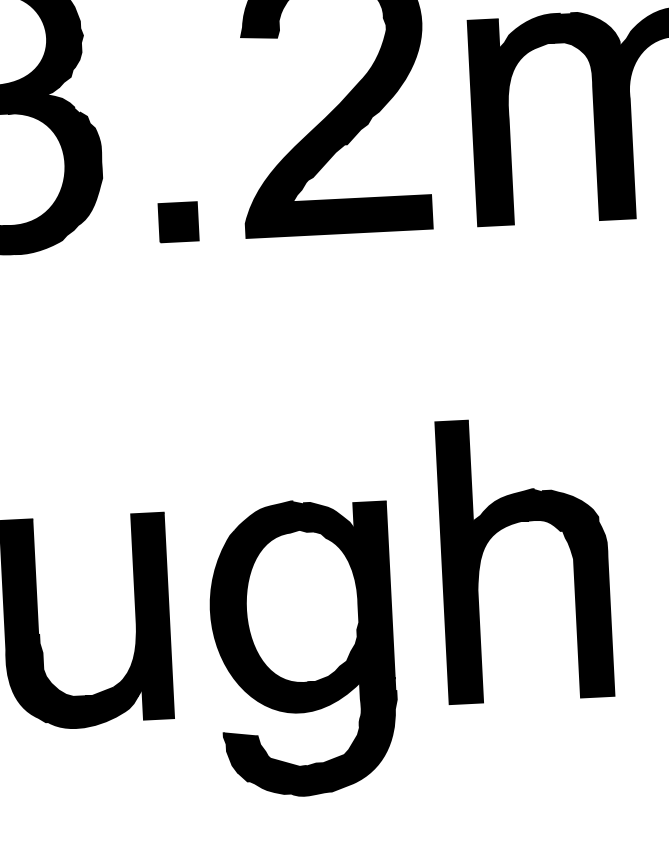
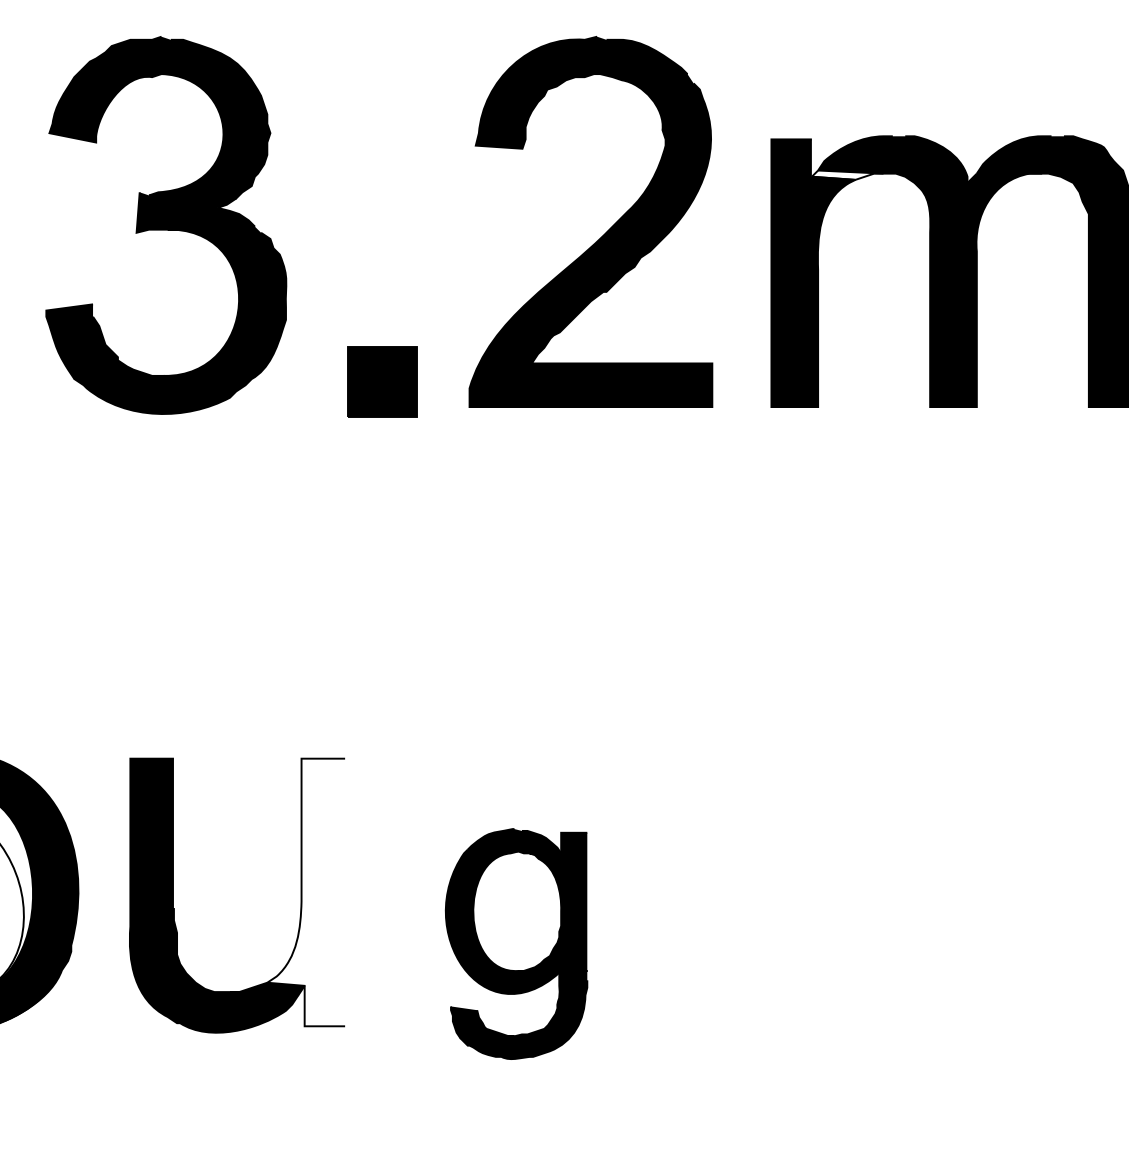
fill: (527, 44) -> (847, 174), removed
part: (178, 221) -> (382, 381), size x1.4
part: (514, 524) -> (798, 796), removed
fill: (140, 616) -> (306, 892), removed
part: (303, 647) -> (516, 943), size x0.6

